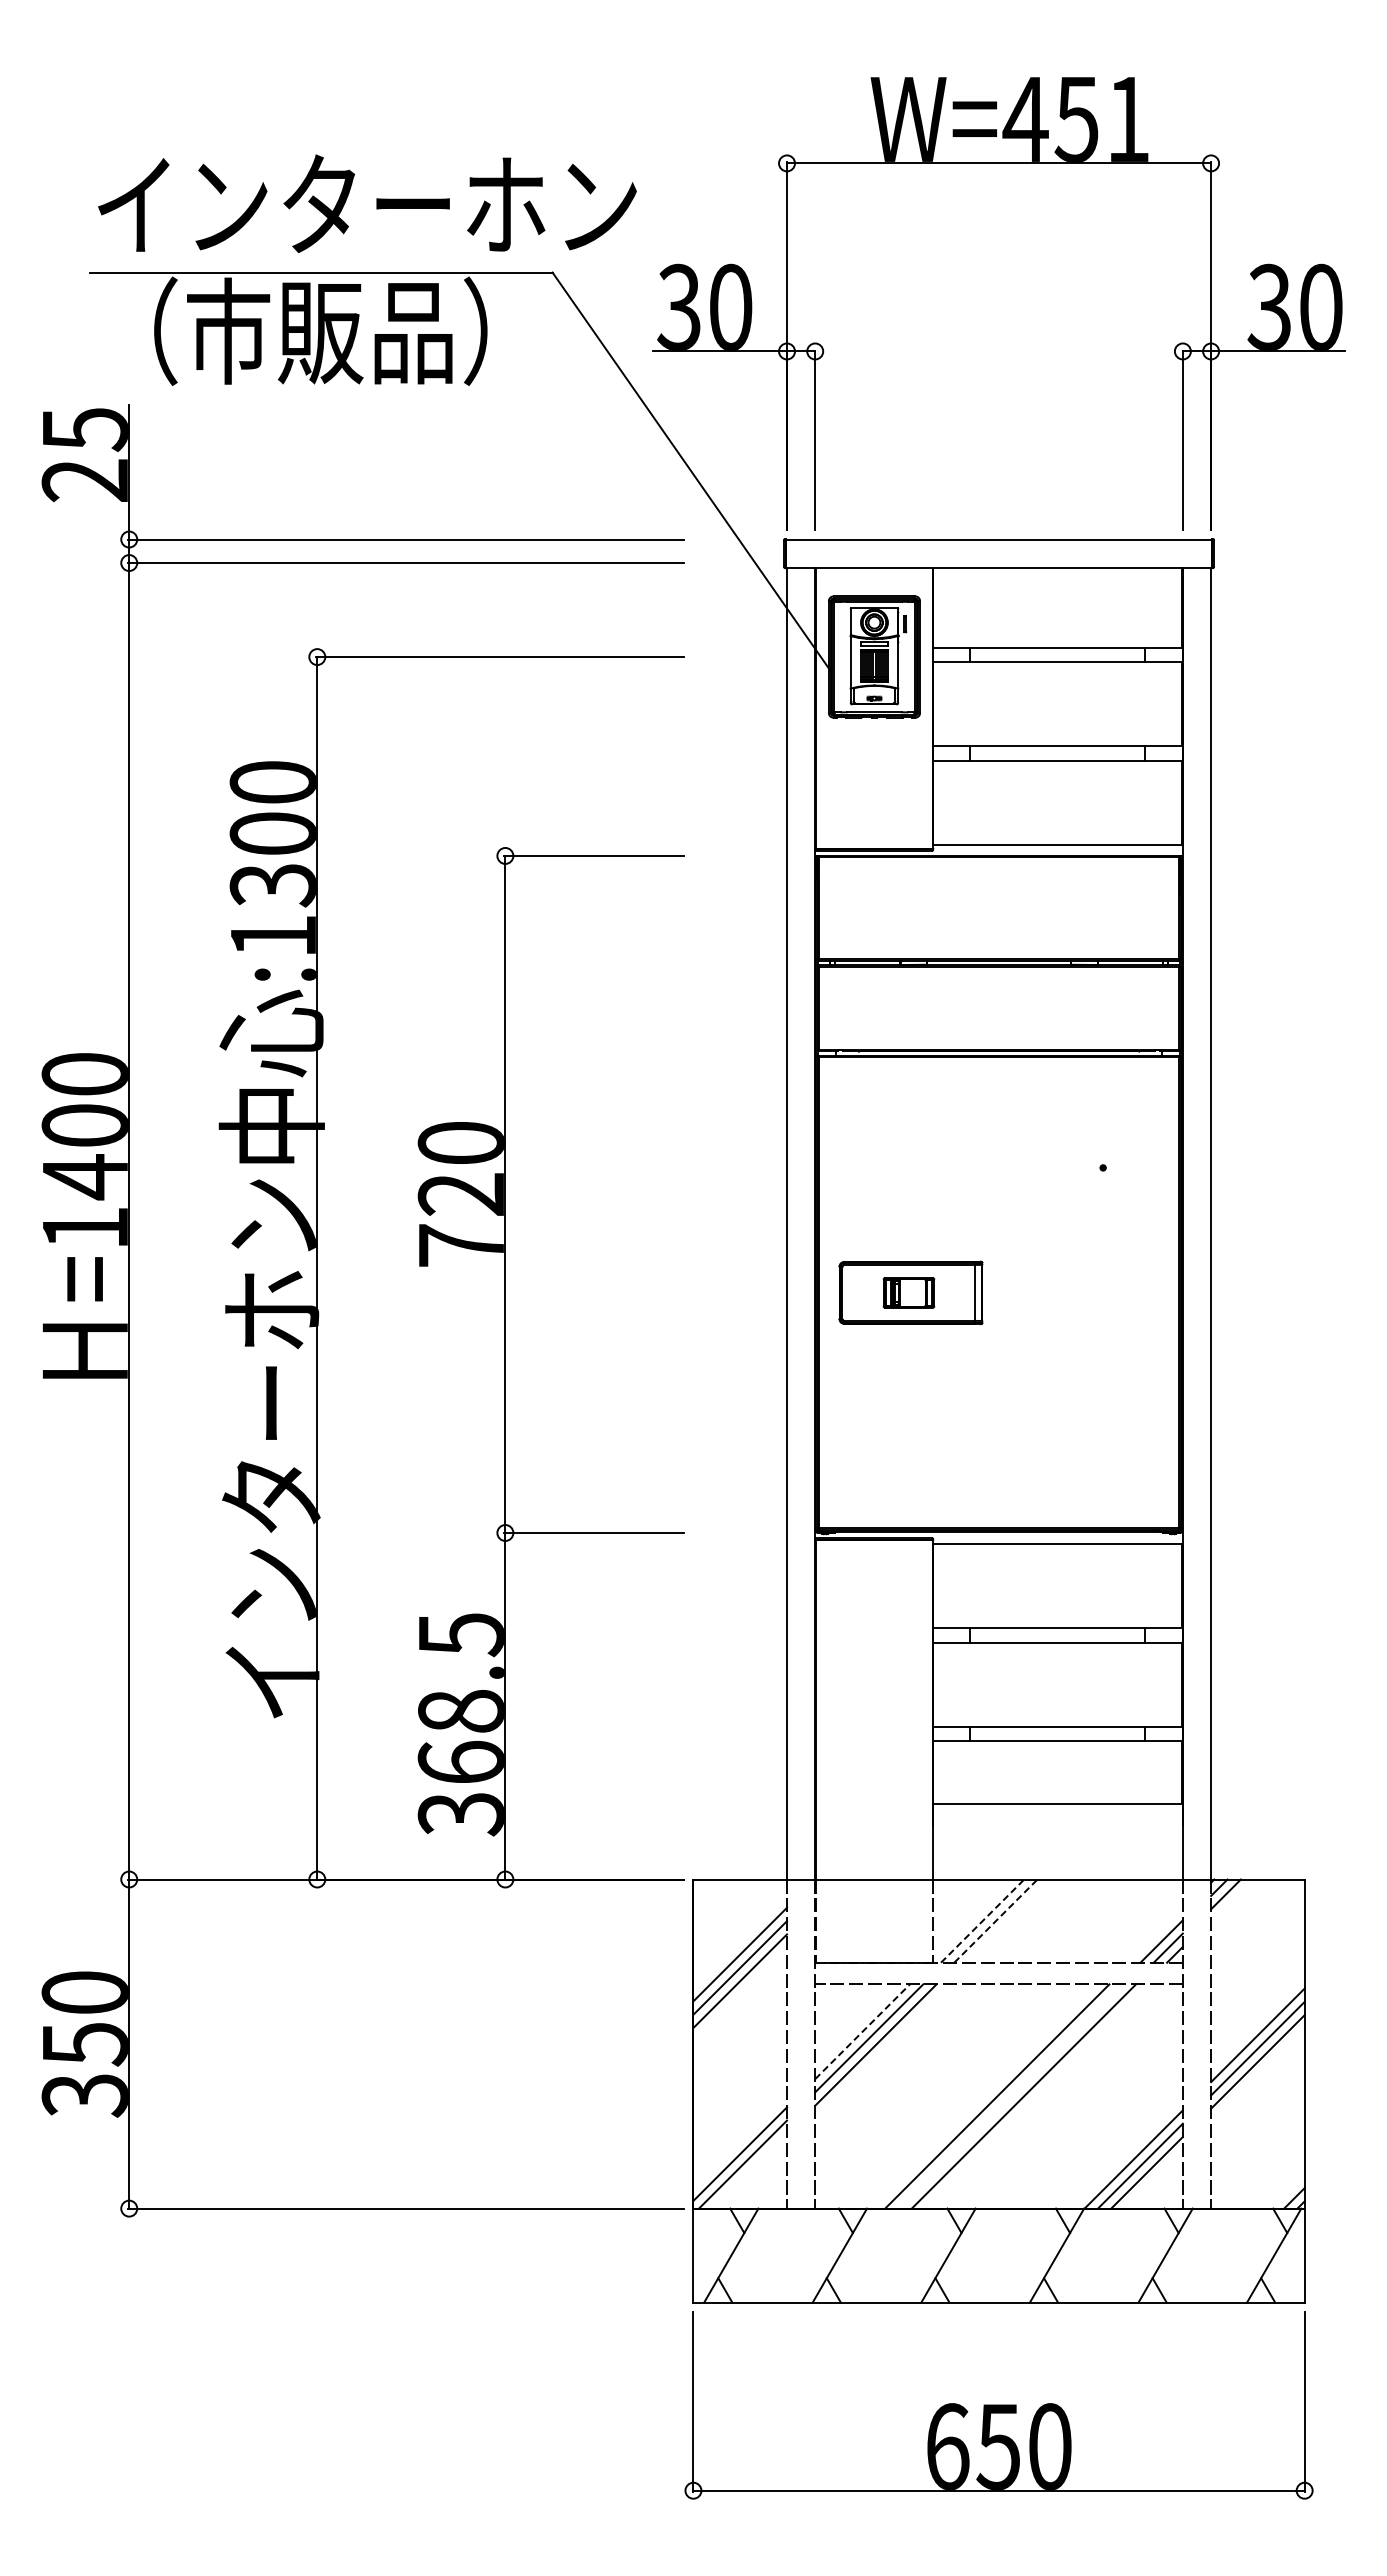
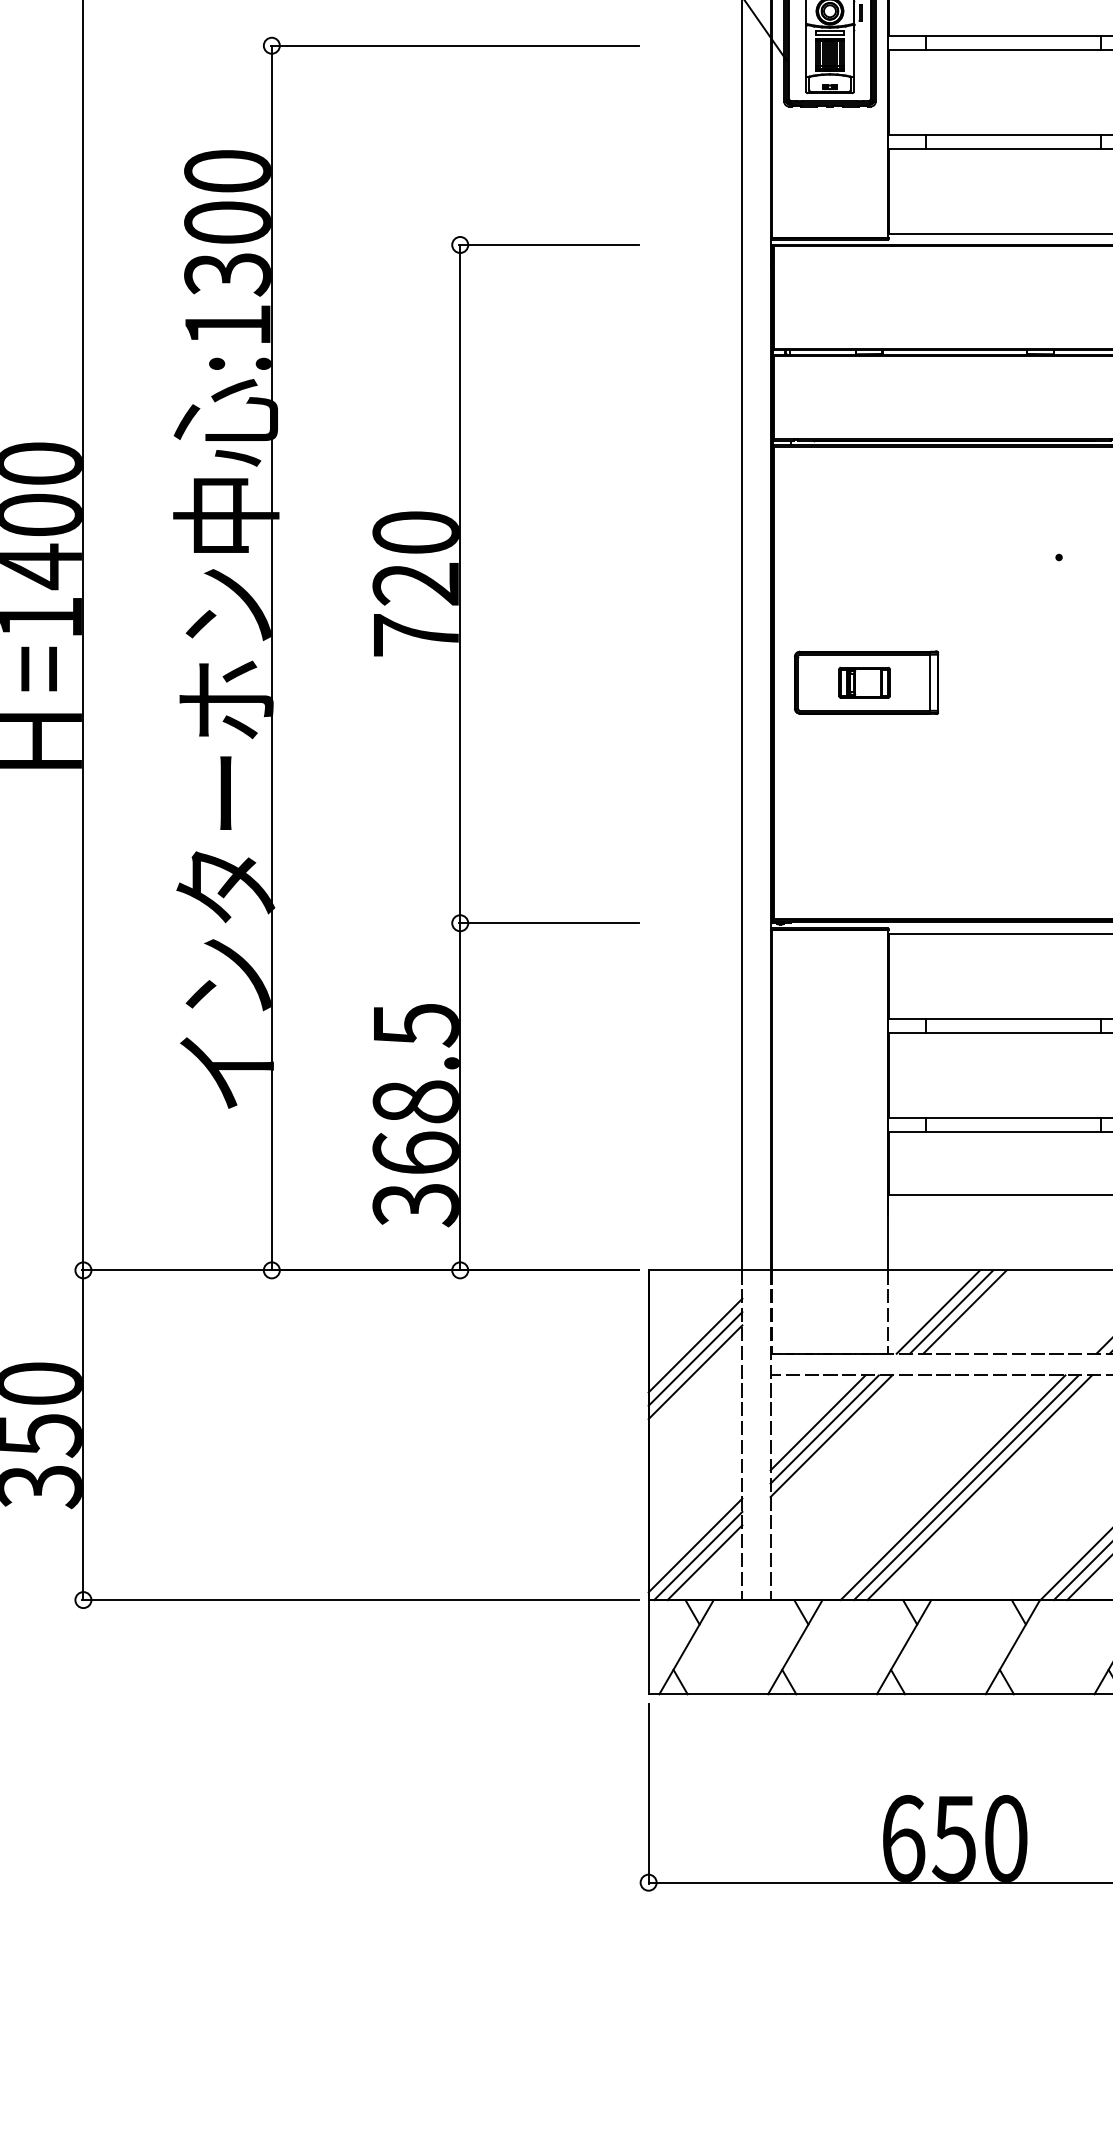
line: (1008, 1920) -> (964, 1311), added
line: (982, 1921) -> (938, 1312), dashed -> solid
line: (995, 1921) -> (951, 1312), dashed -> solid
line: (862, 2031) -> (817, 1422), dashed -> solid
line: (1010, 2096) -> (966, 1487), added
line: (749, 2170) -> (704, 1561), added

